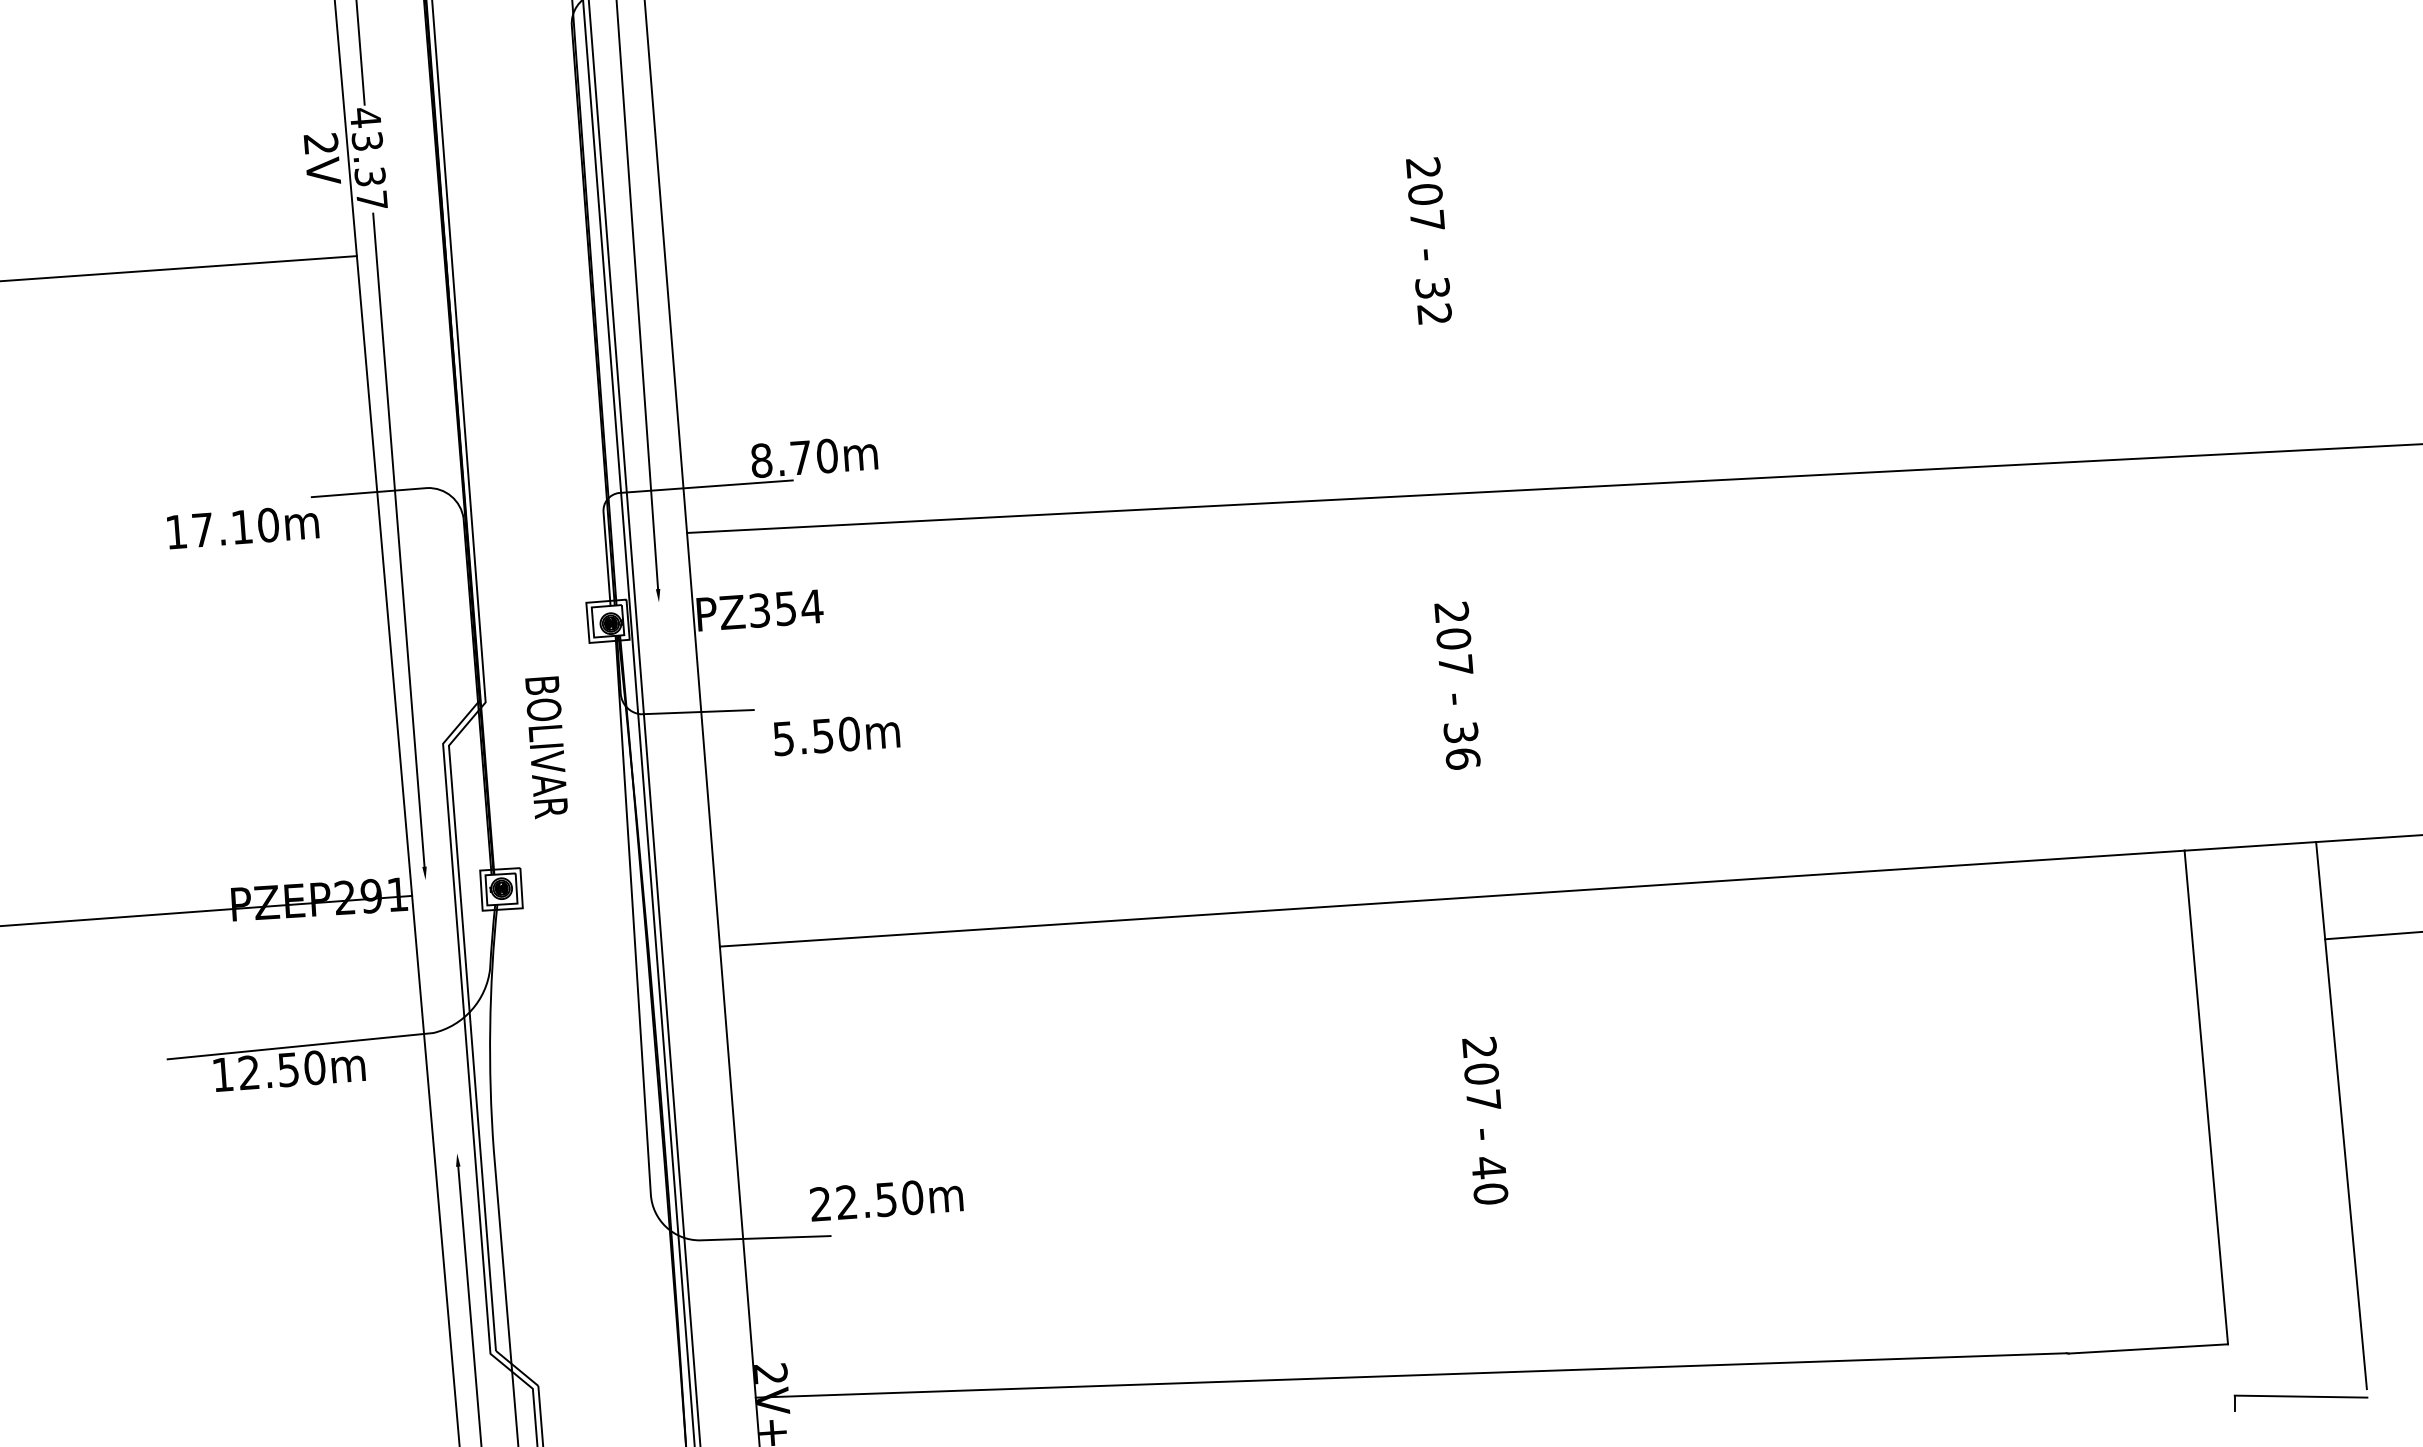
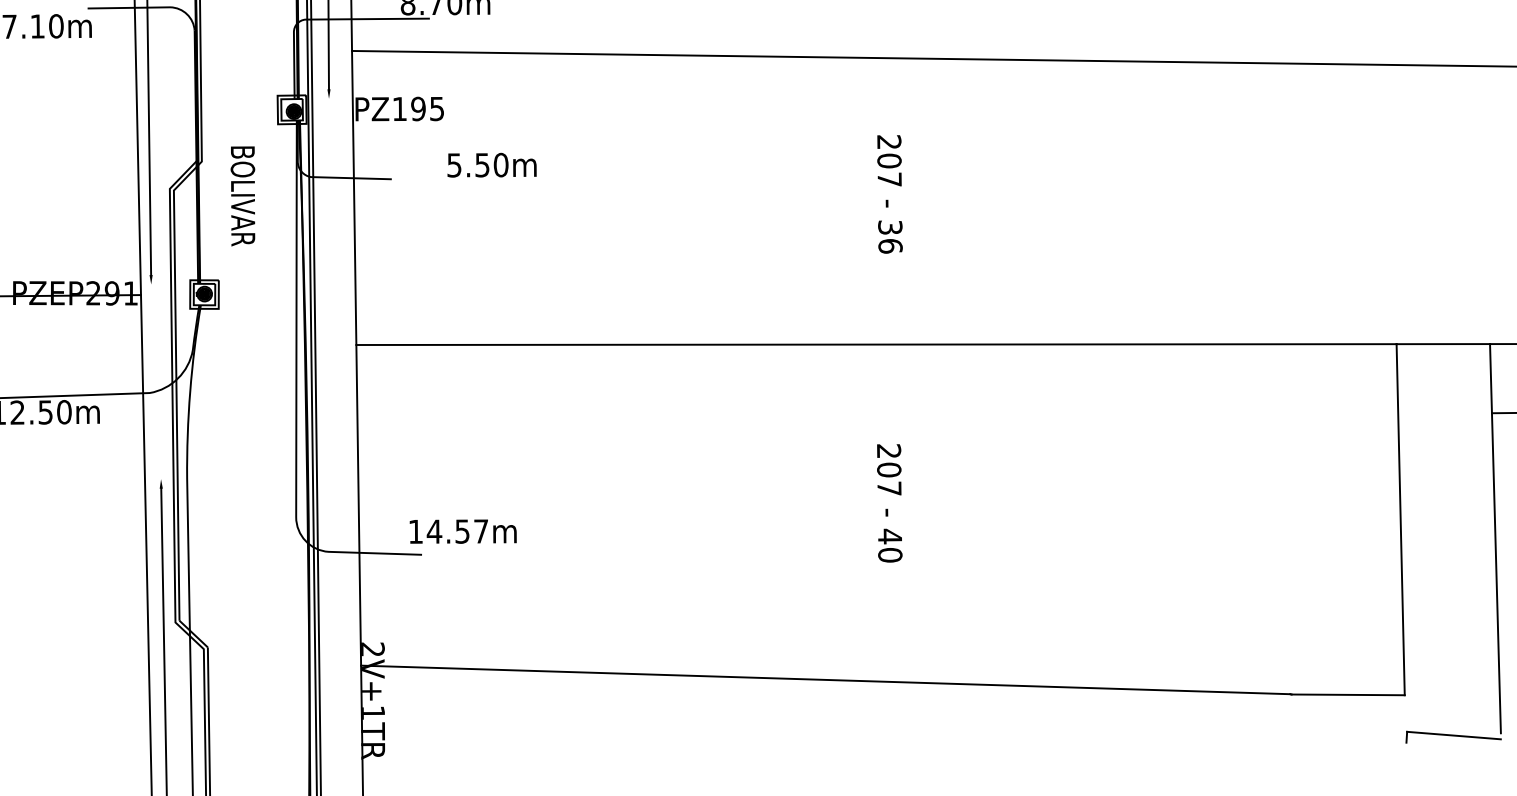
text: (786, 608) -> (418, 108), PZ354 -> PZ195
text: (837, 736) -> (492, 166), moved
text: (866, 1200) -> (448, 531), 22.50m -> 14.57m

